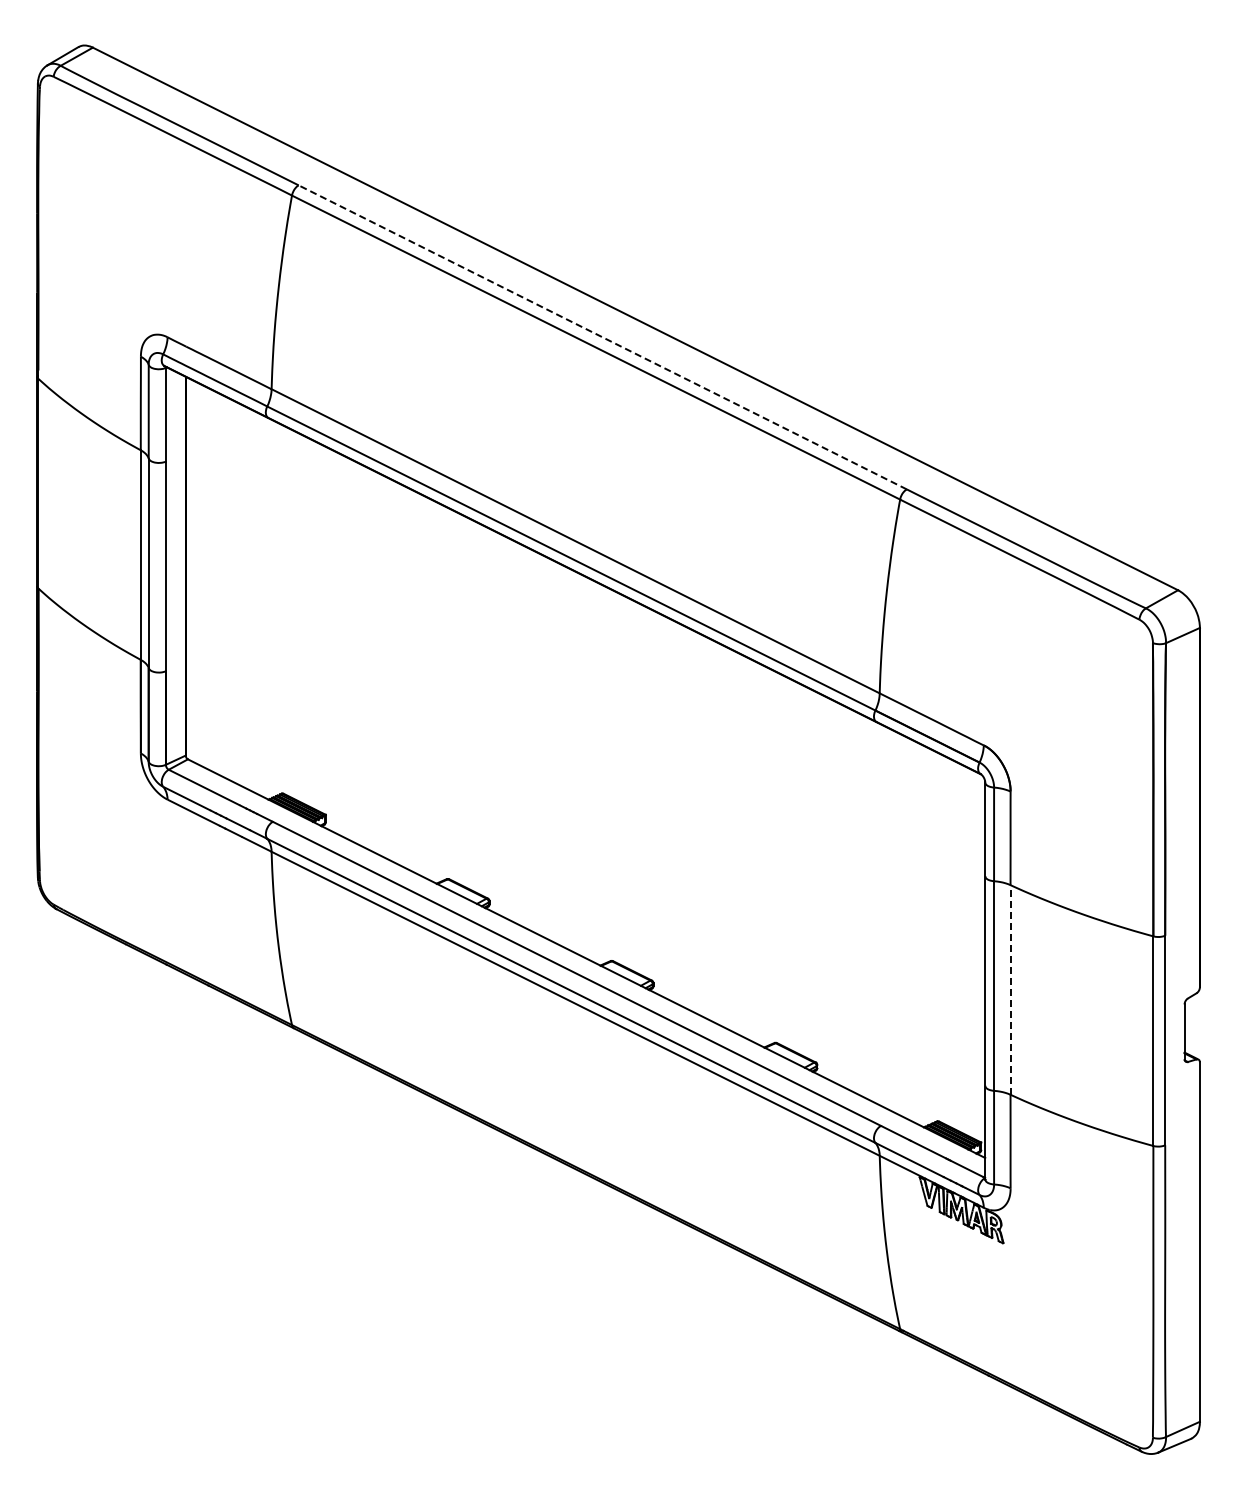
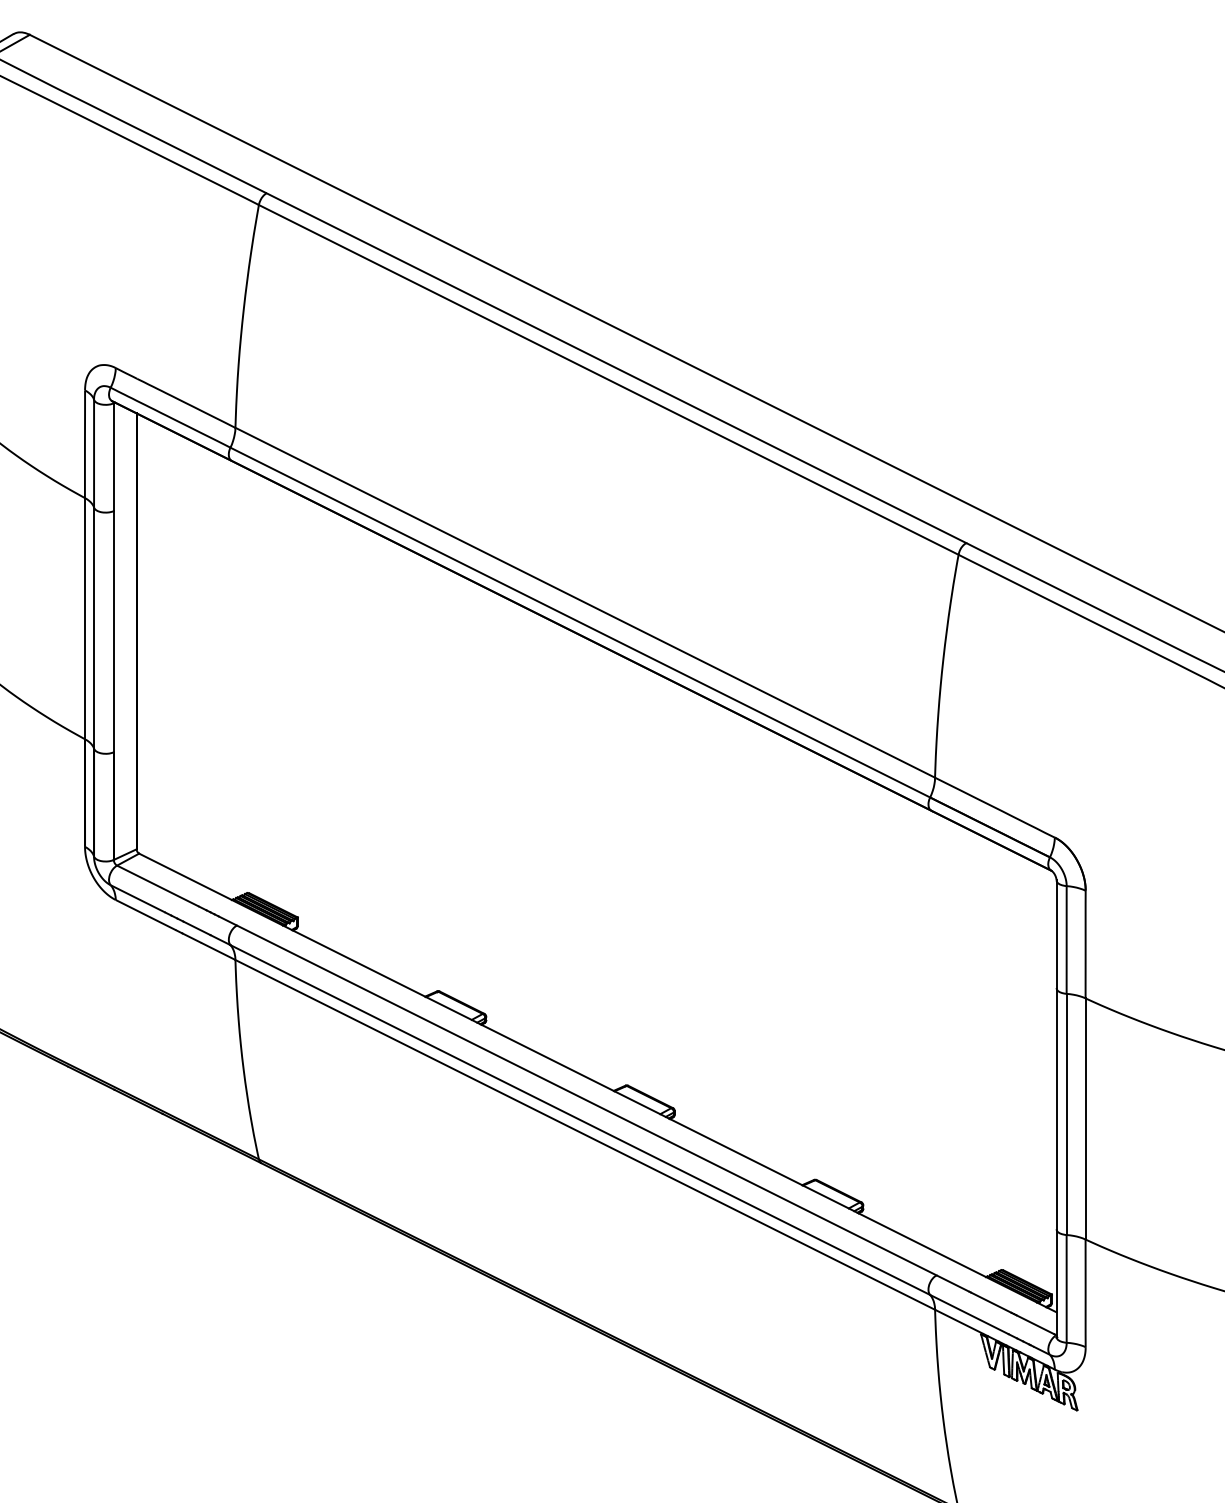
line: (602, 337) -> (616, 368), dashed -> solid
line: (1010, 989) -> (1085, 1118), dashed -> solid

